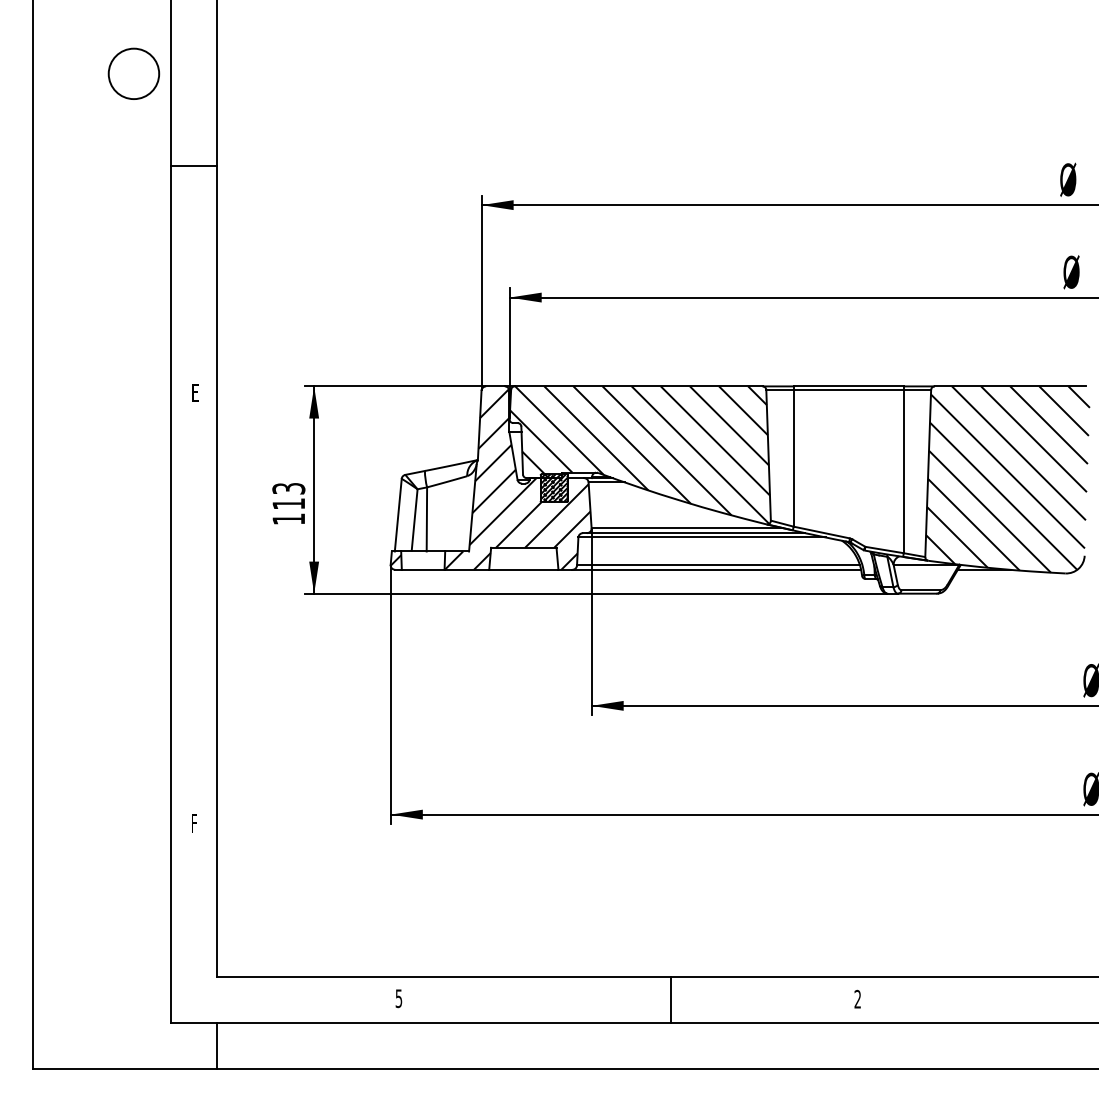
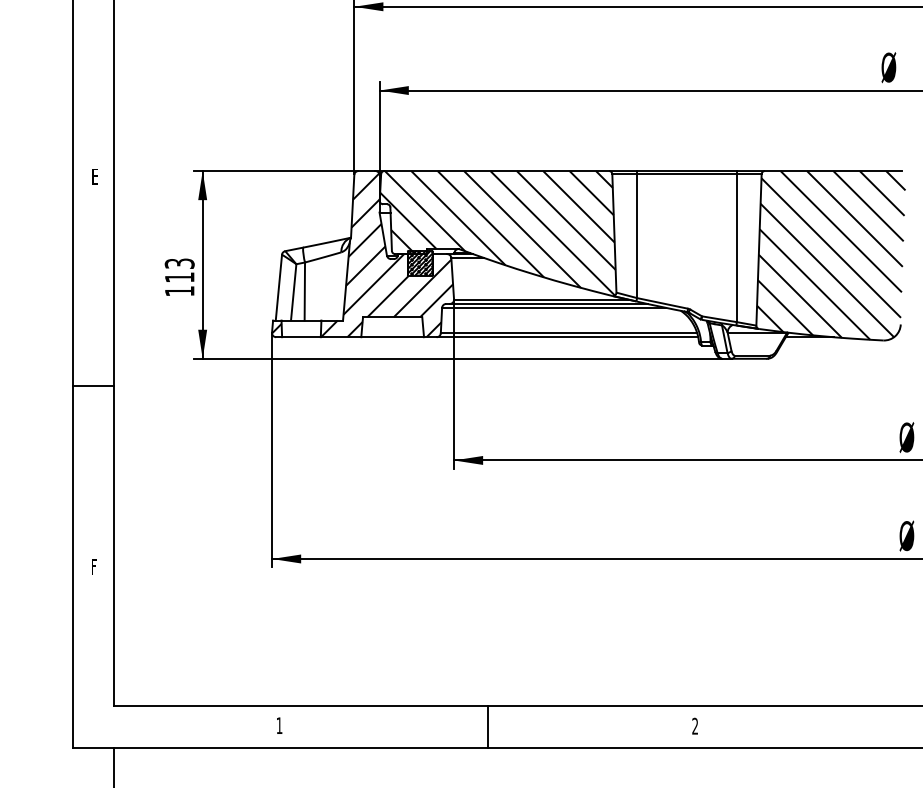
line: (193, 624) -> (93, 386), added
text: (398, 998) -> (279, 725), 5 -> 1
line: (671, 1000) -> (488, 727), moved

